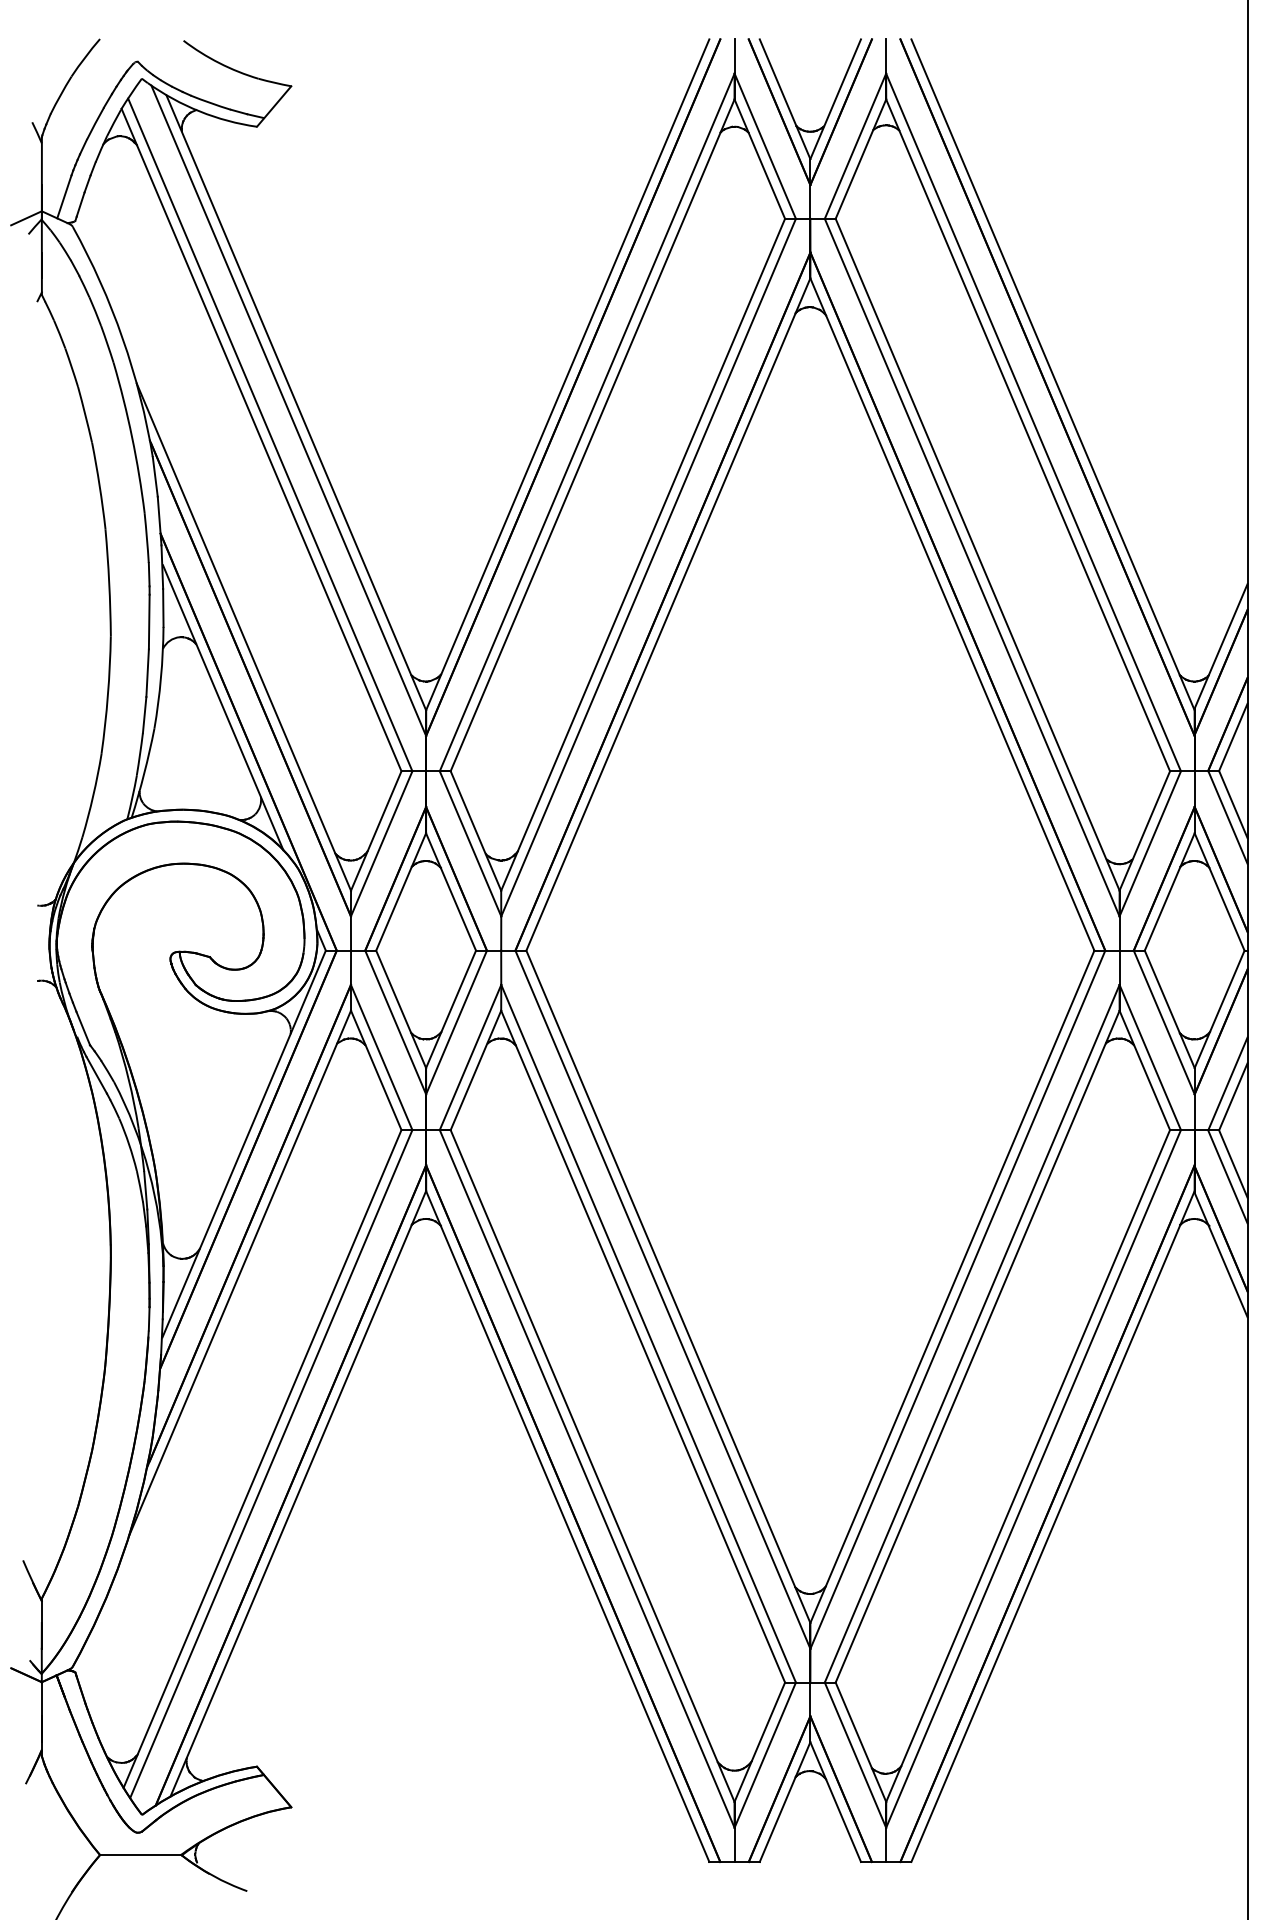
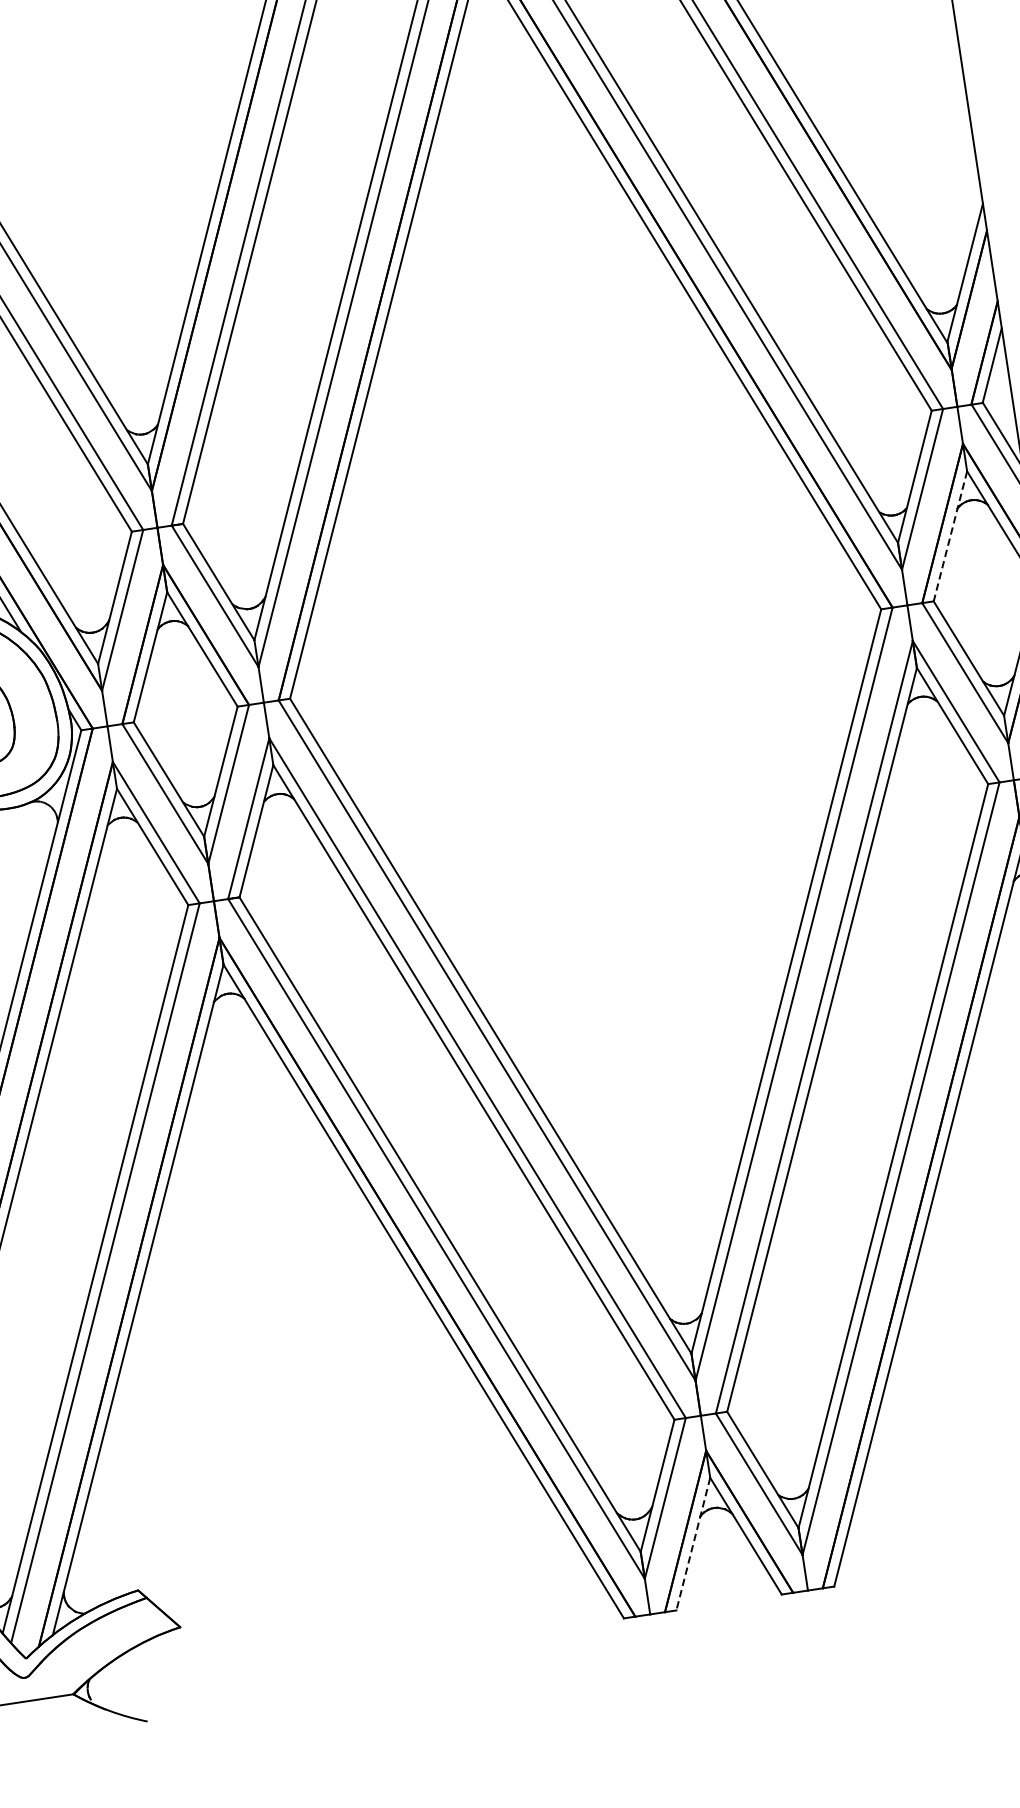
line: (1169, 891) -> (950, 535), solid -> dashed
line: (784, 1802) -> (692, 1544), solid -> dashed

